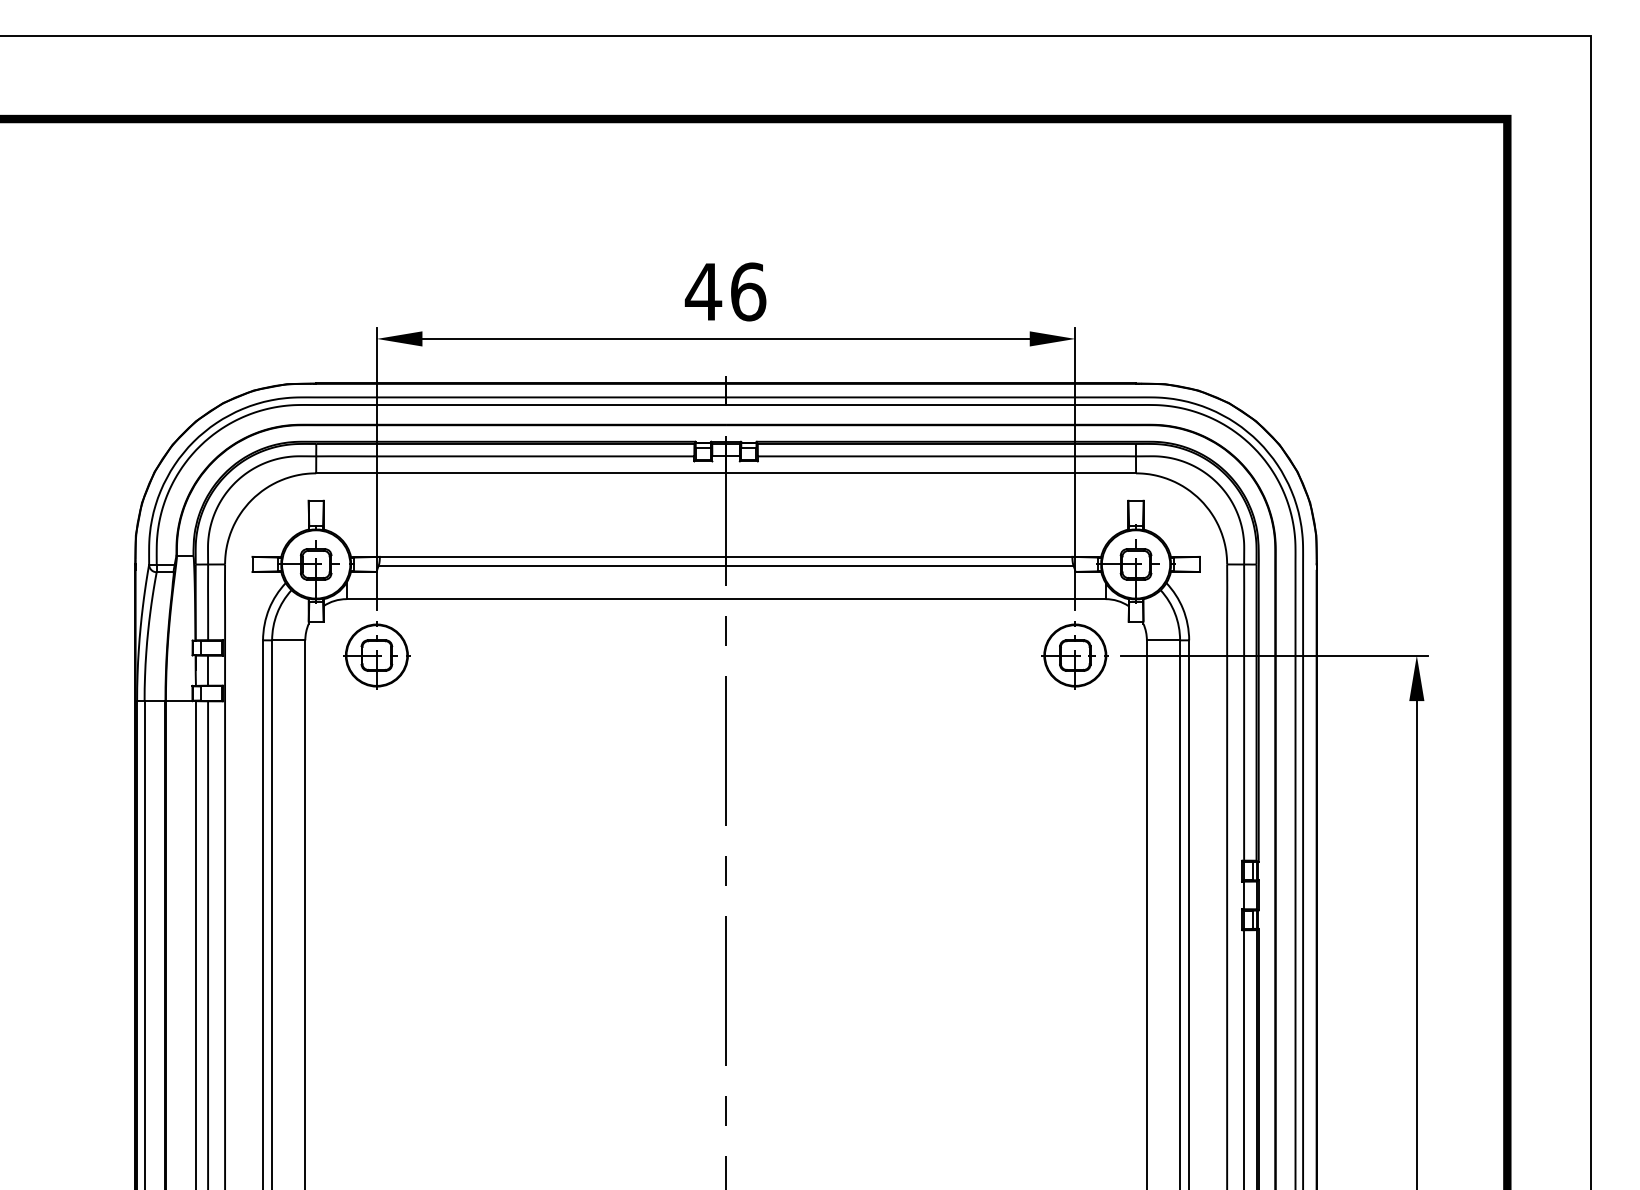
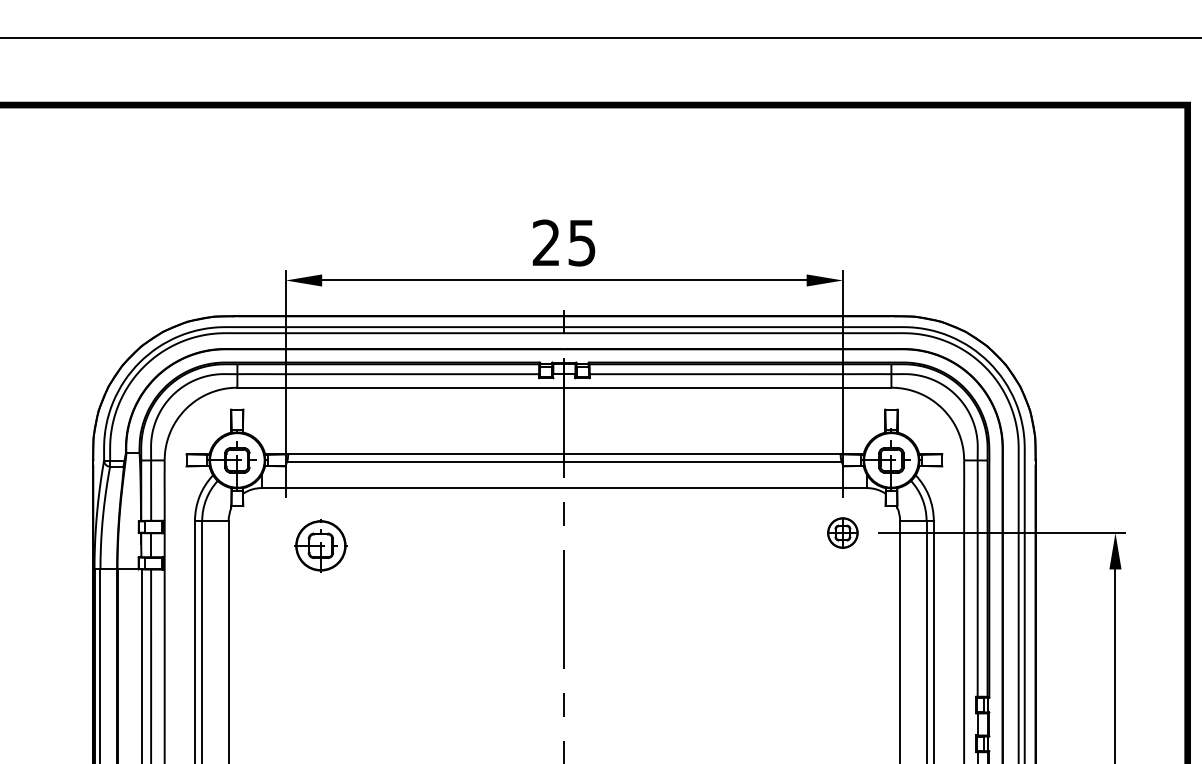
text: (725, 291) -> (563, 242), 46 -> 25
part: (376, 655) -> (320, 545), moved
part: (1074, 655) -> (842, 533), size x0.6

